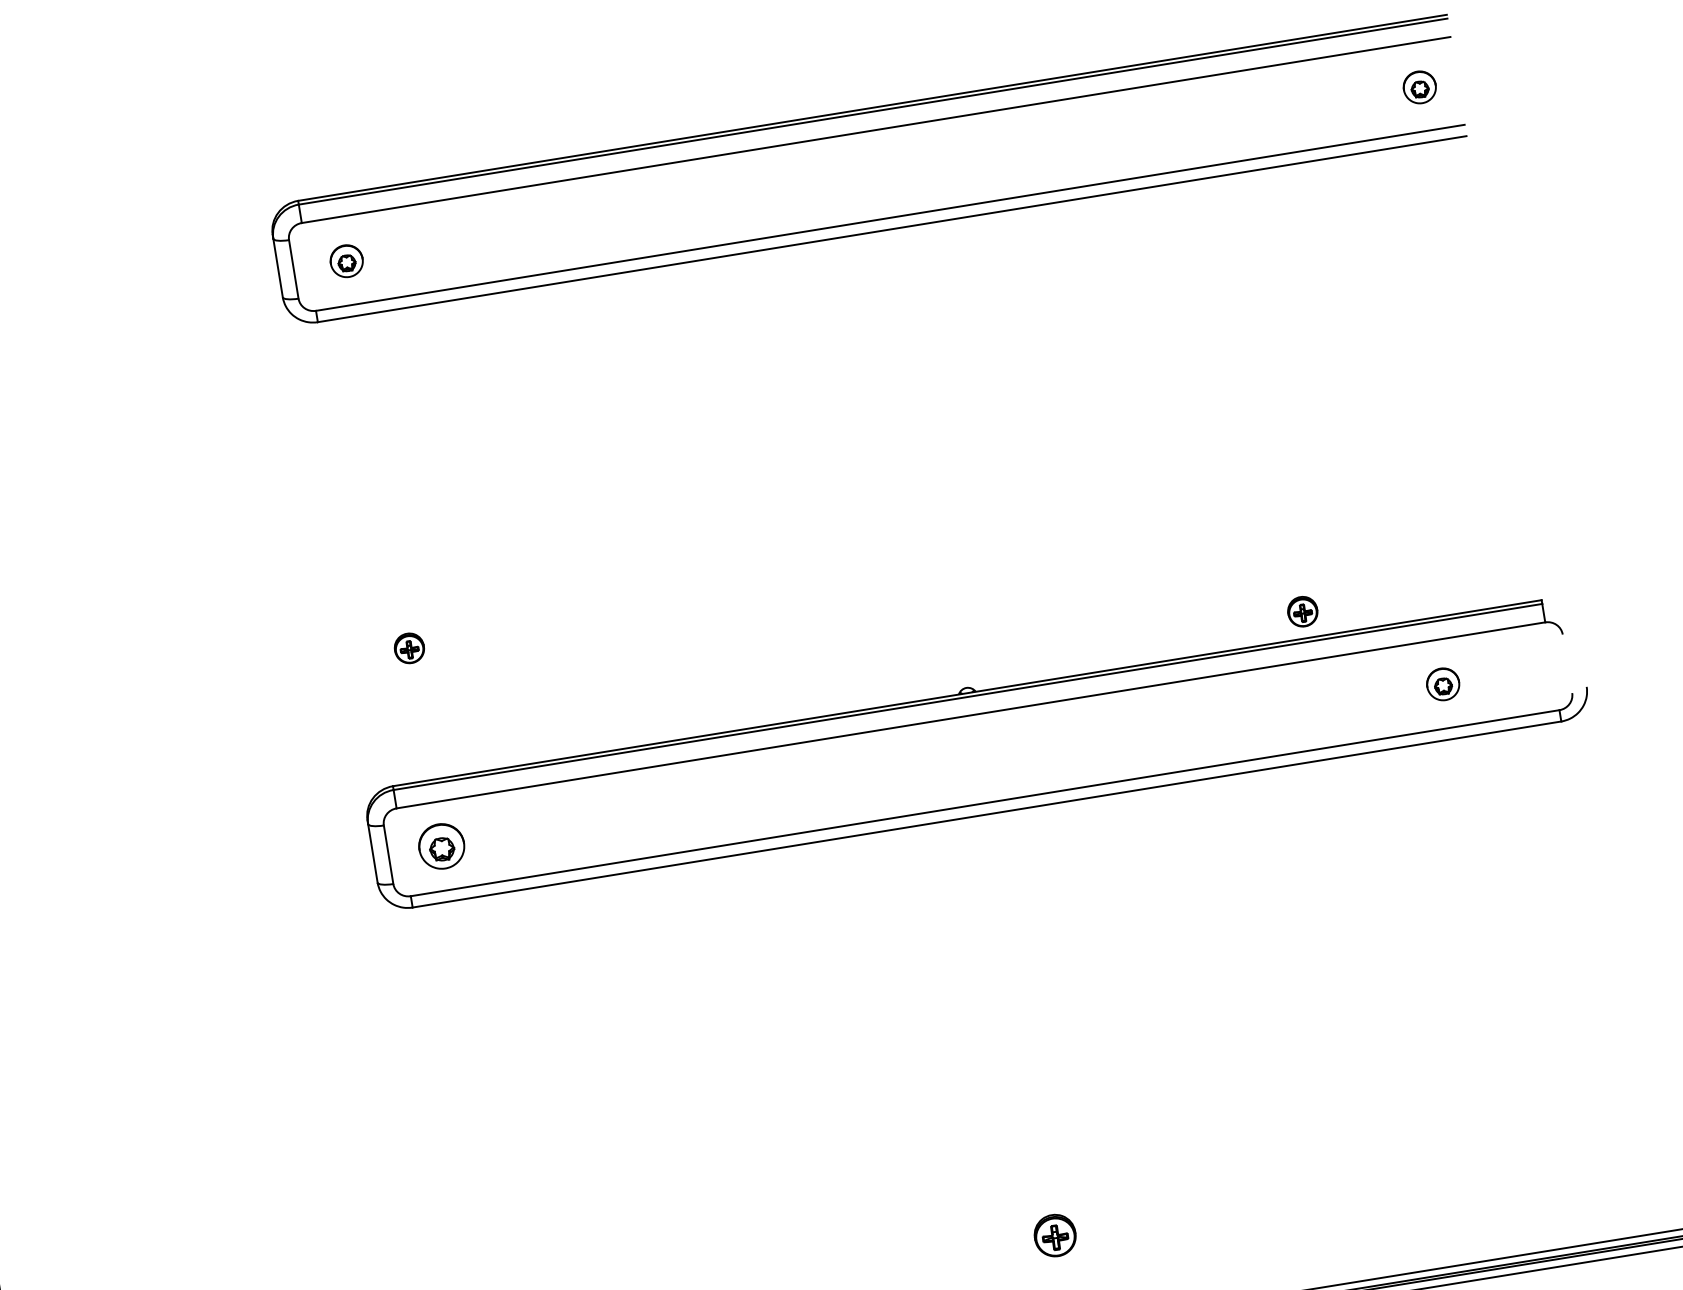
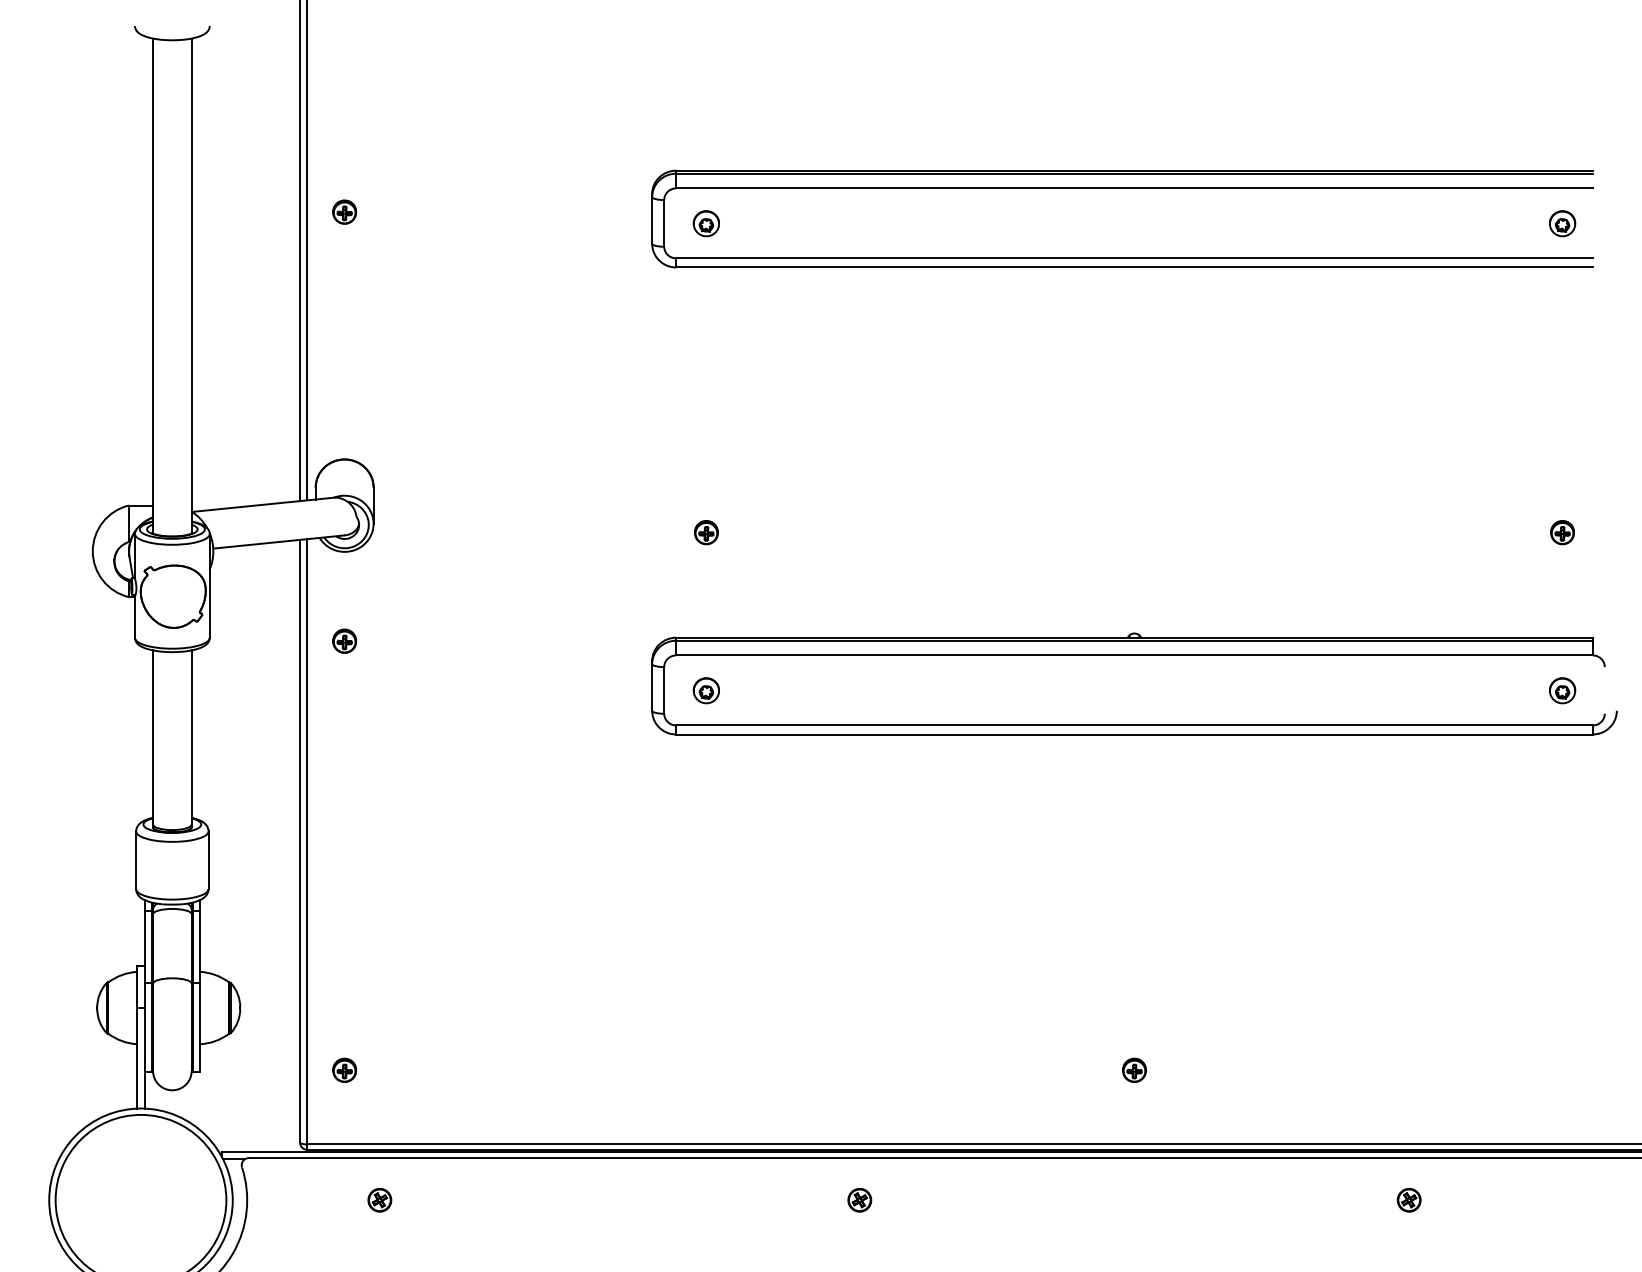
part: (1302, 611) -> (1562, 532), moved
part: (1443, 684) -> (1562, 690), moved
part: (440, 846) -> (705, 690), size x0.71
part: (1054, 1234) -> (1134, 1069), size x0.71

